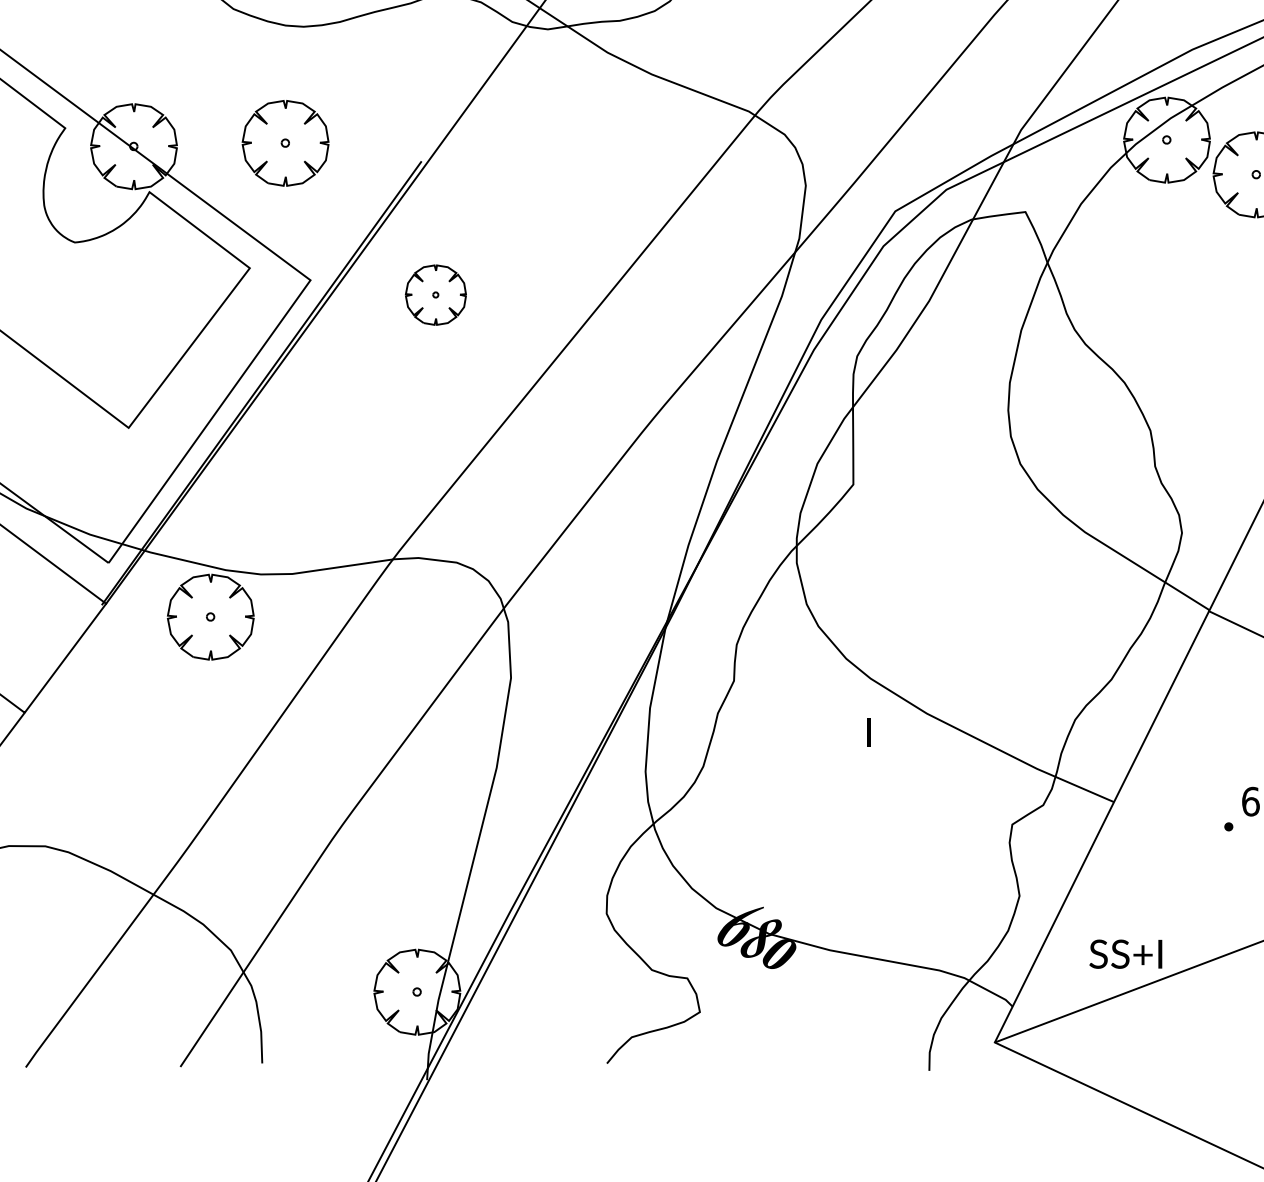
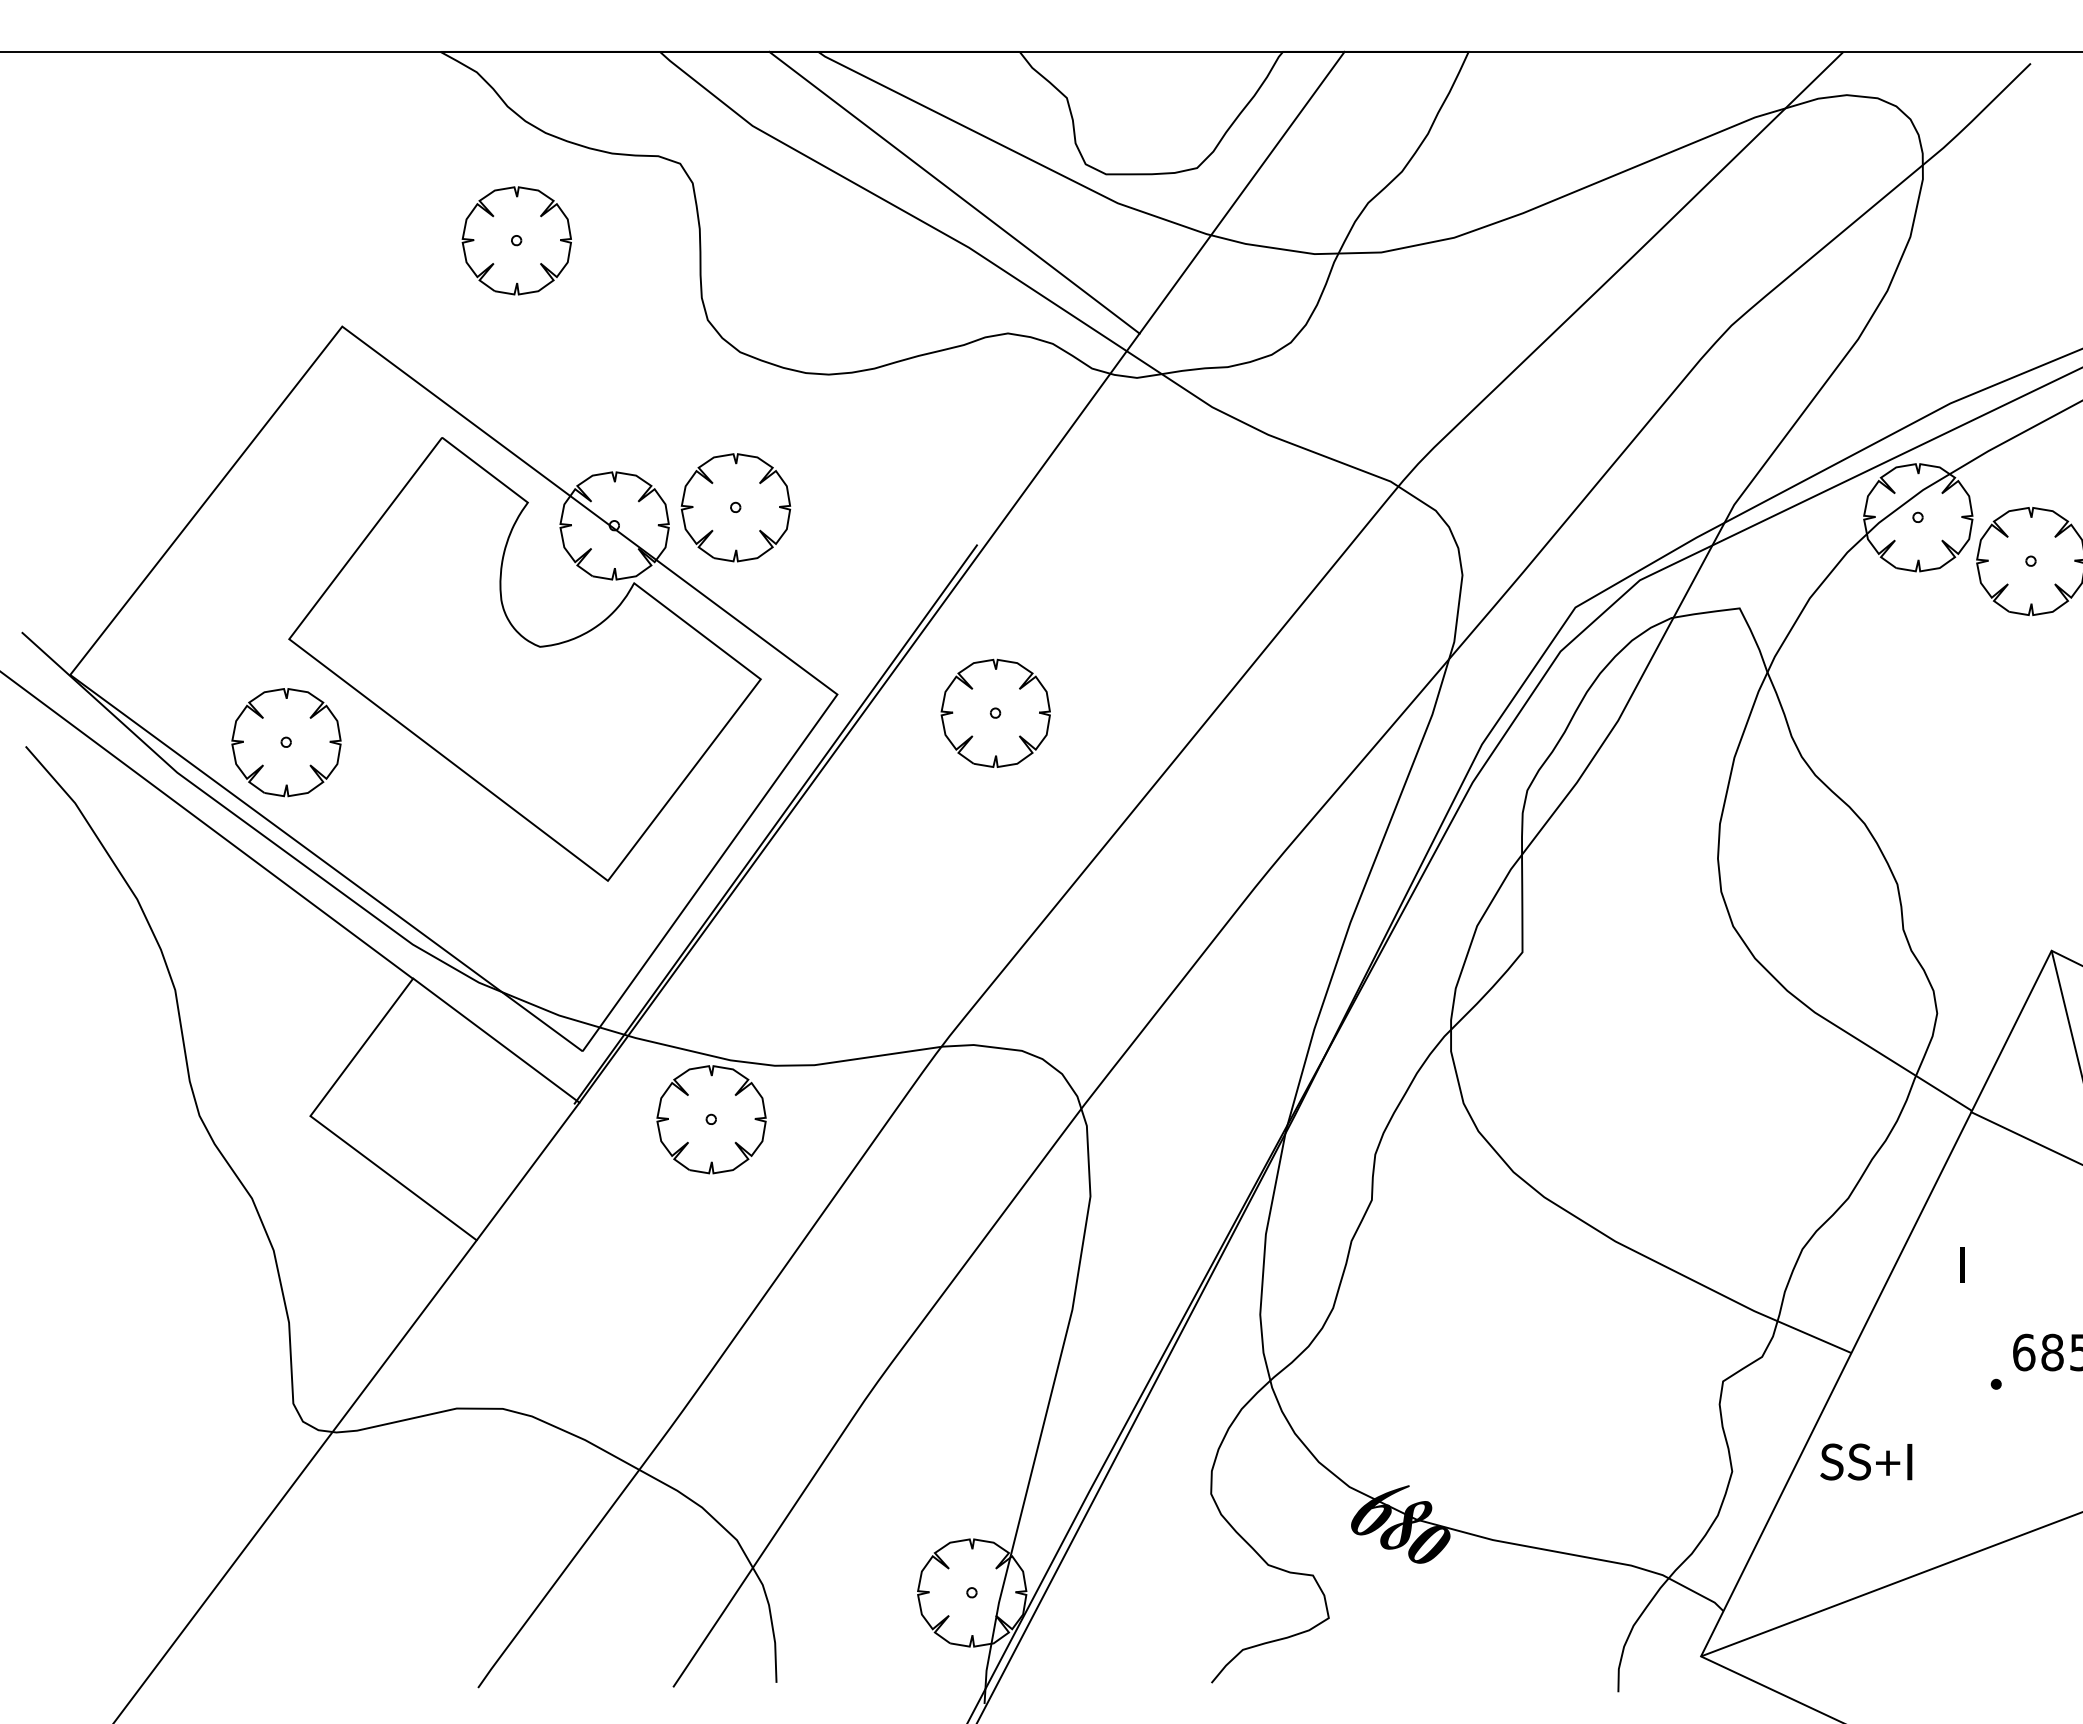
part: (285, 143) -> (735, 507), moved
part: (435, 294) -> (995, 712), size x1.43
text: (869, 731) -> (1962, 1264), moved
text: (1125, 953) -> (1866, 1461), moved

